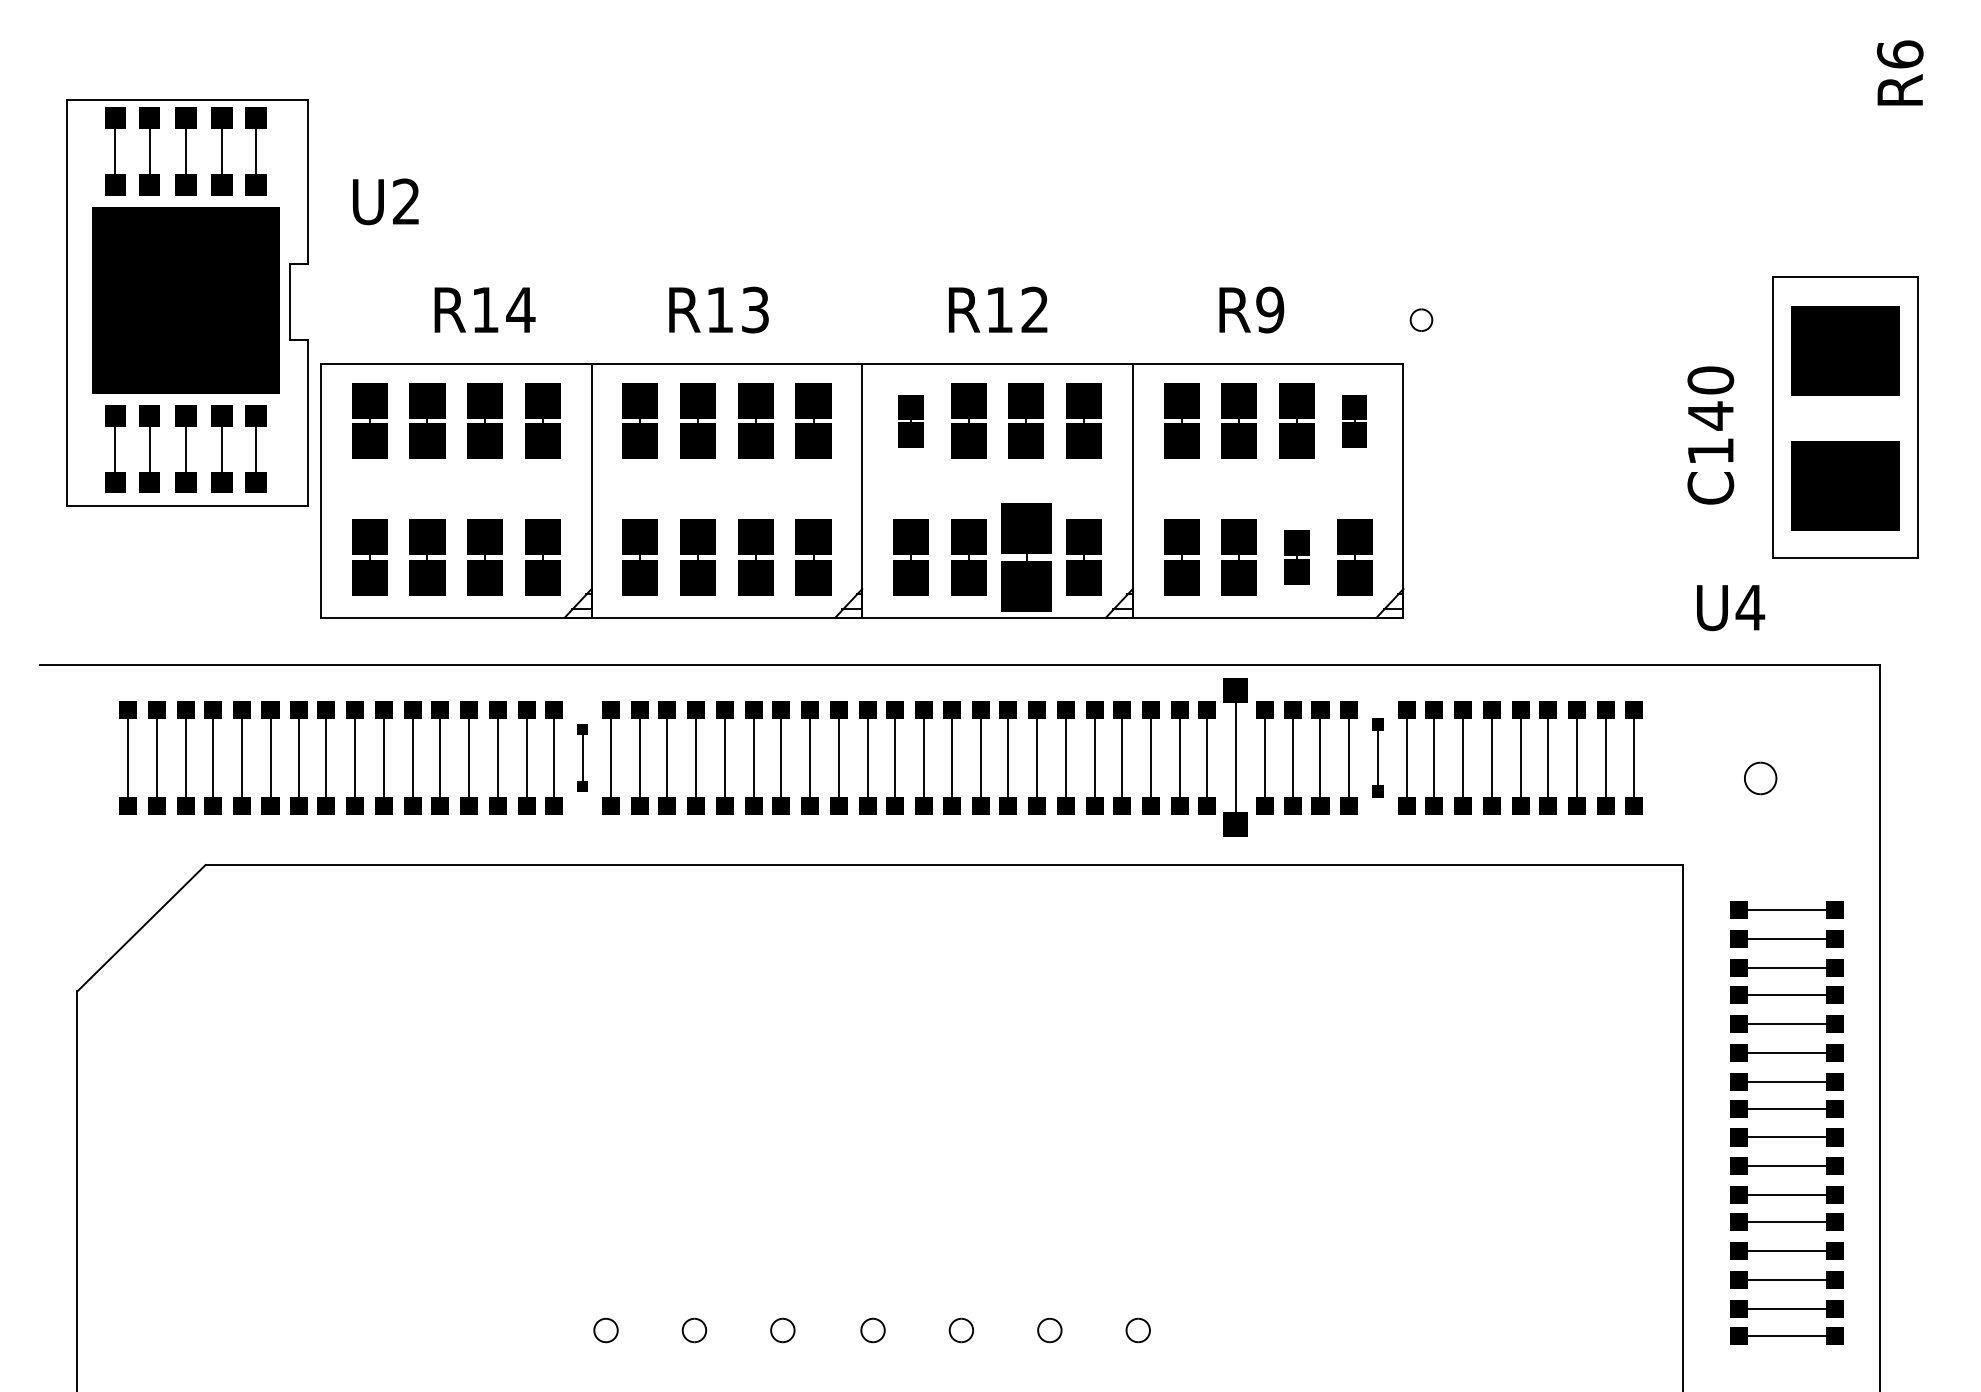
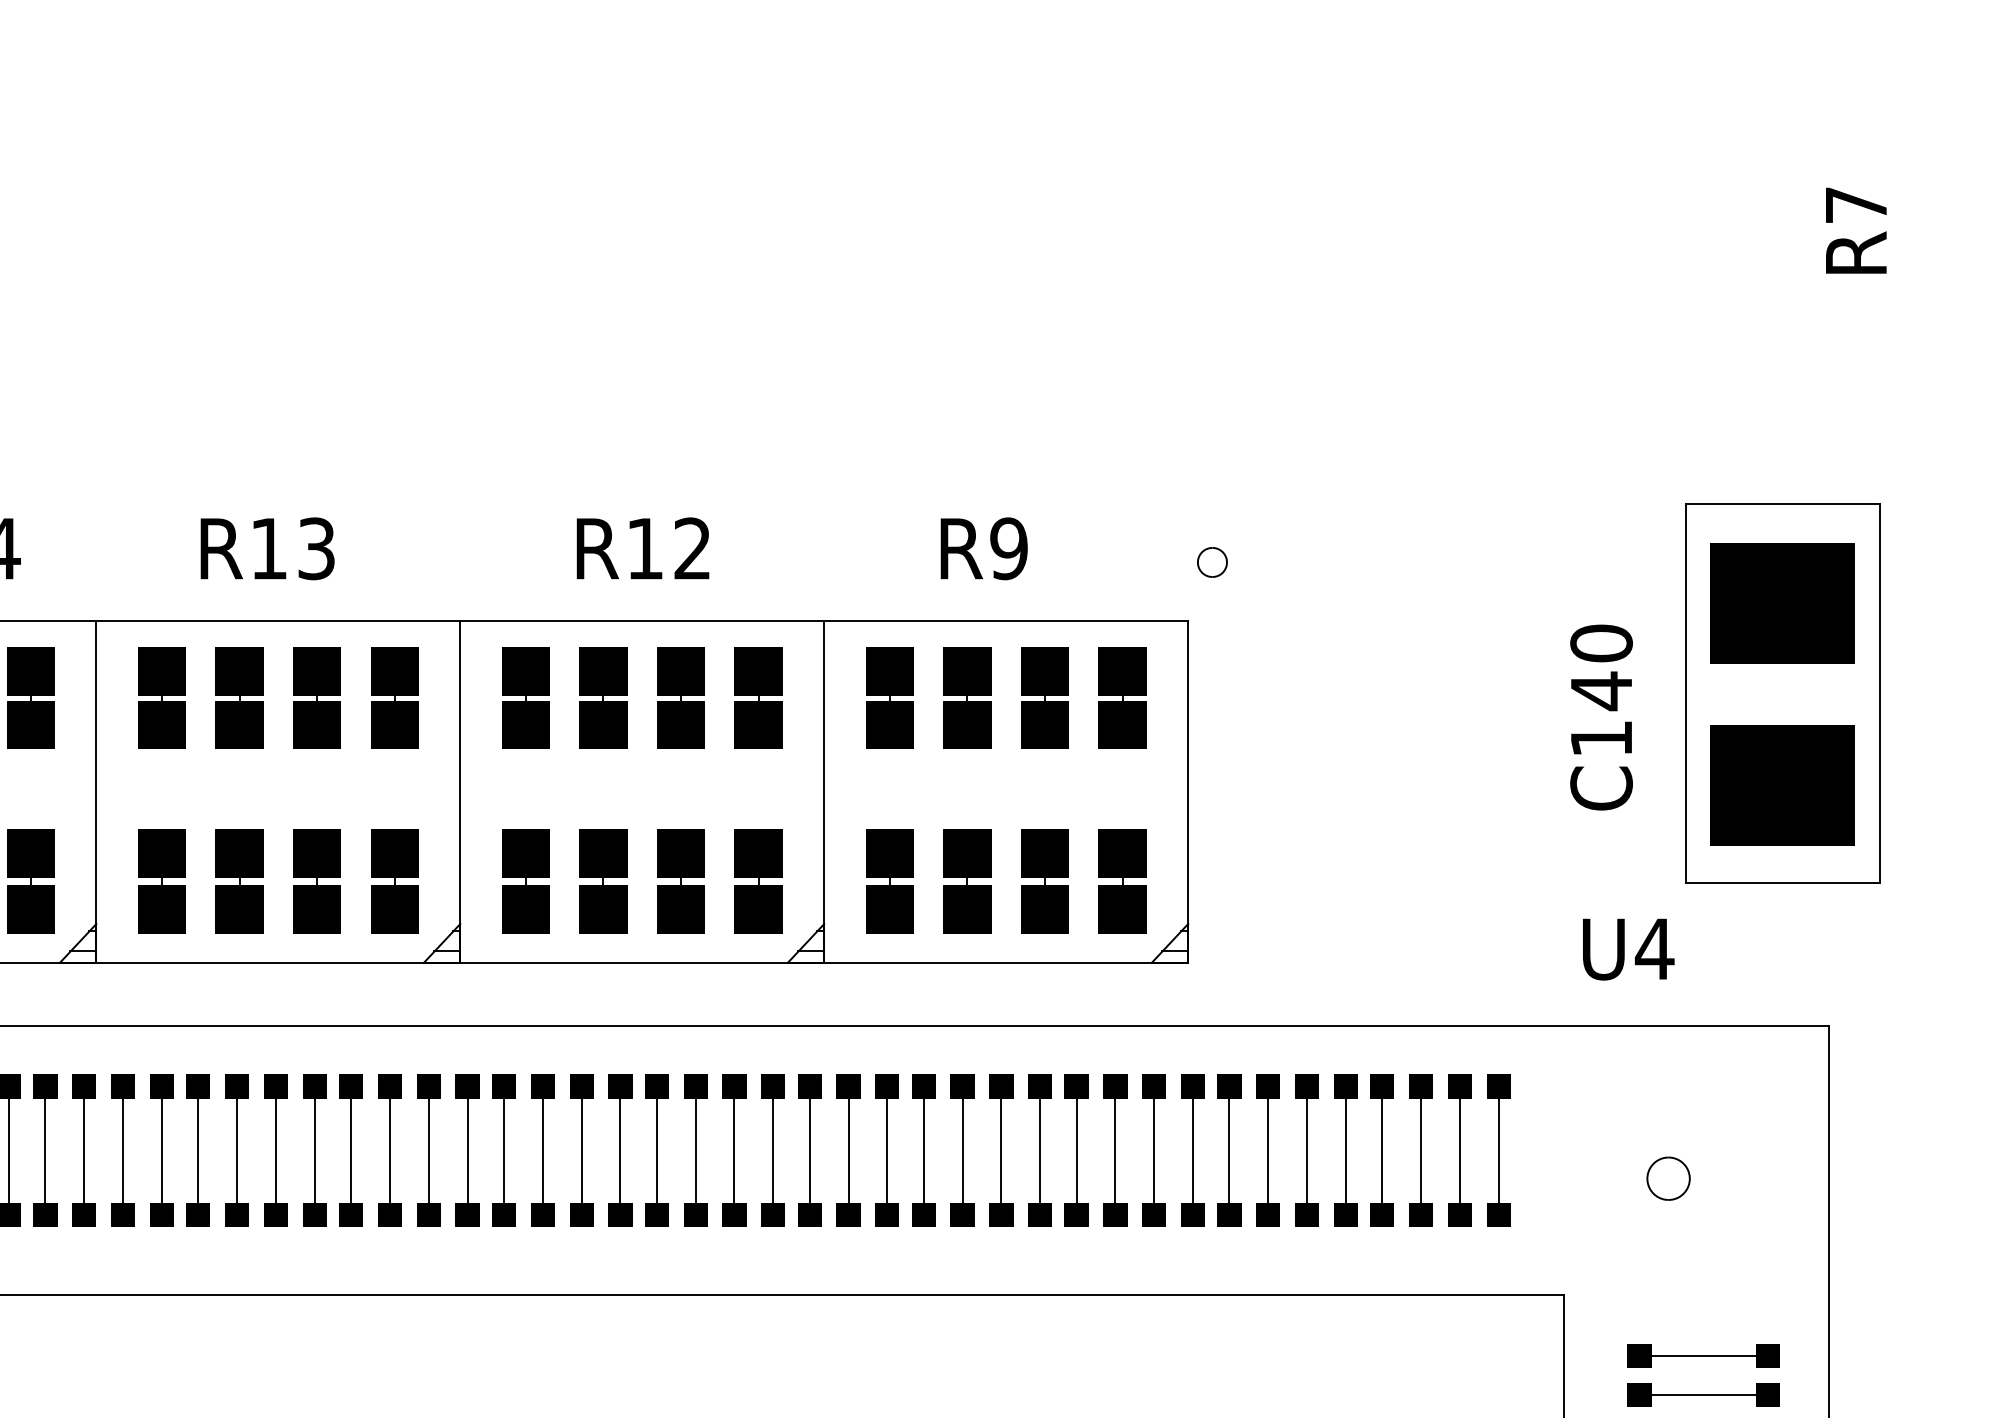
text: (1899, 54) -> (1855, 205), R6 -> R7
part: (910, 420) -> (525, 697), size x1.43
part: (1354, 420) -> (1122, 697), size x1.43
part: (1025, 557) -> (679, 881), size x0.71
part: (1296, 557) -> (1044, 881), size x1.43
part: (582, 757) -> (84, 1150), size x1.67
part: (1235, 757) -> (962, 1150), size x0.71
part: (1377, 757) -> (1153, 1150), size x1.43

